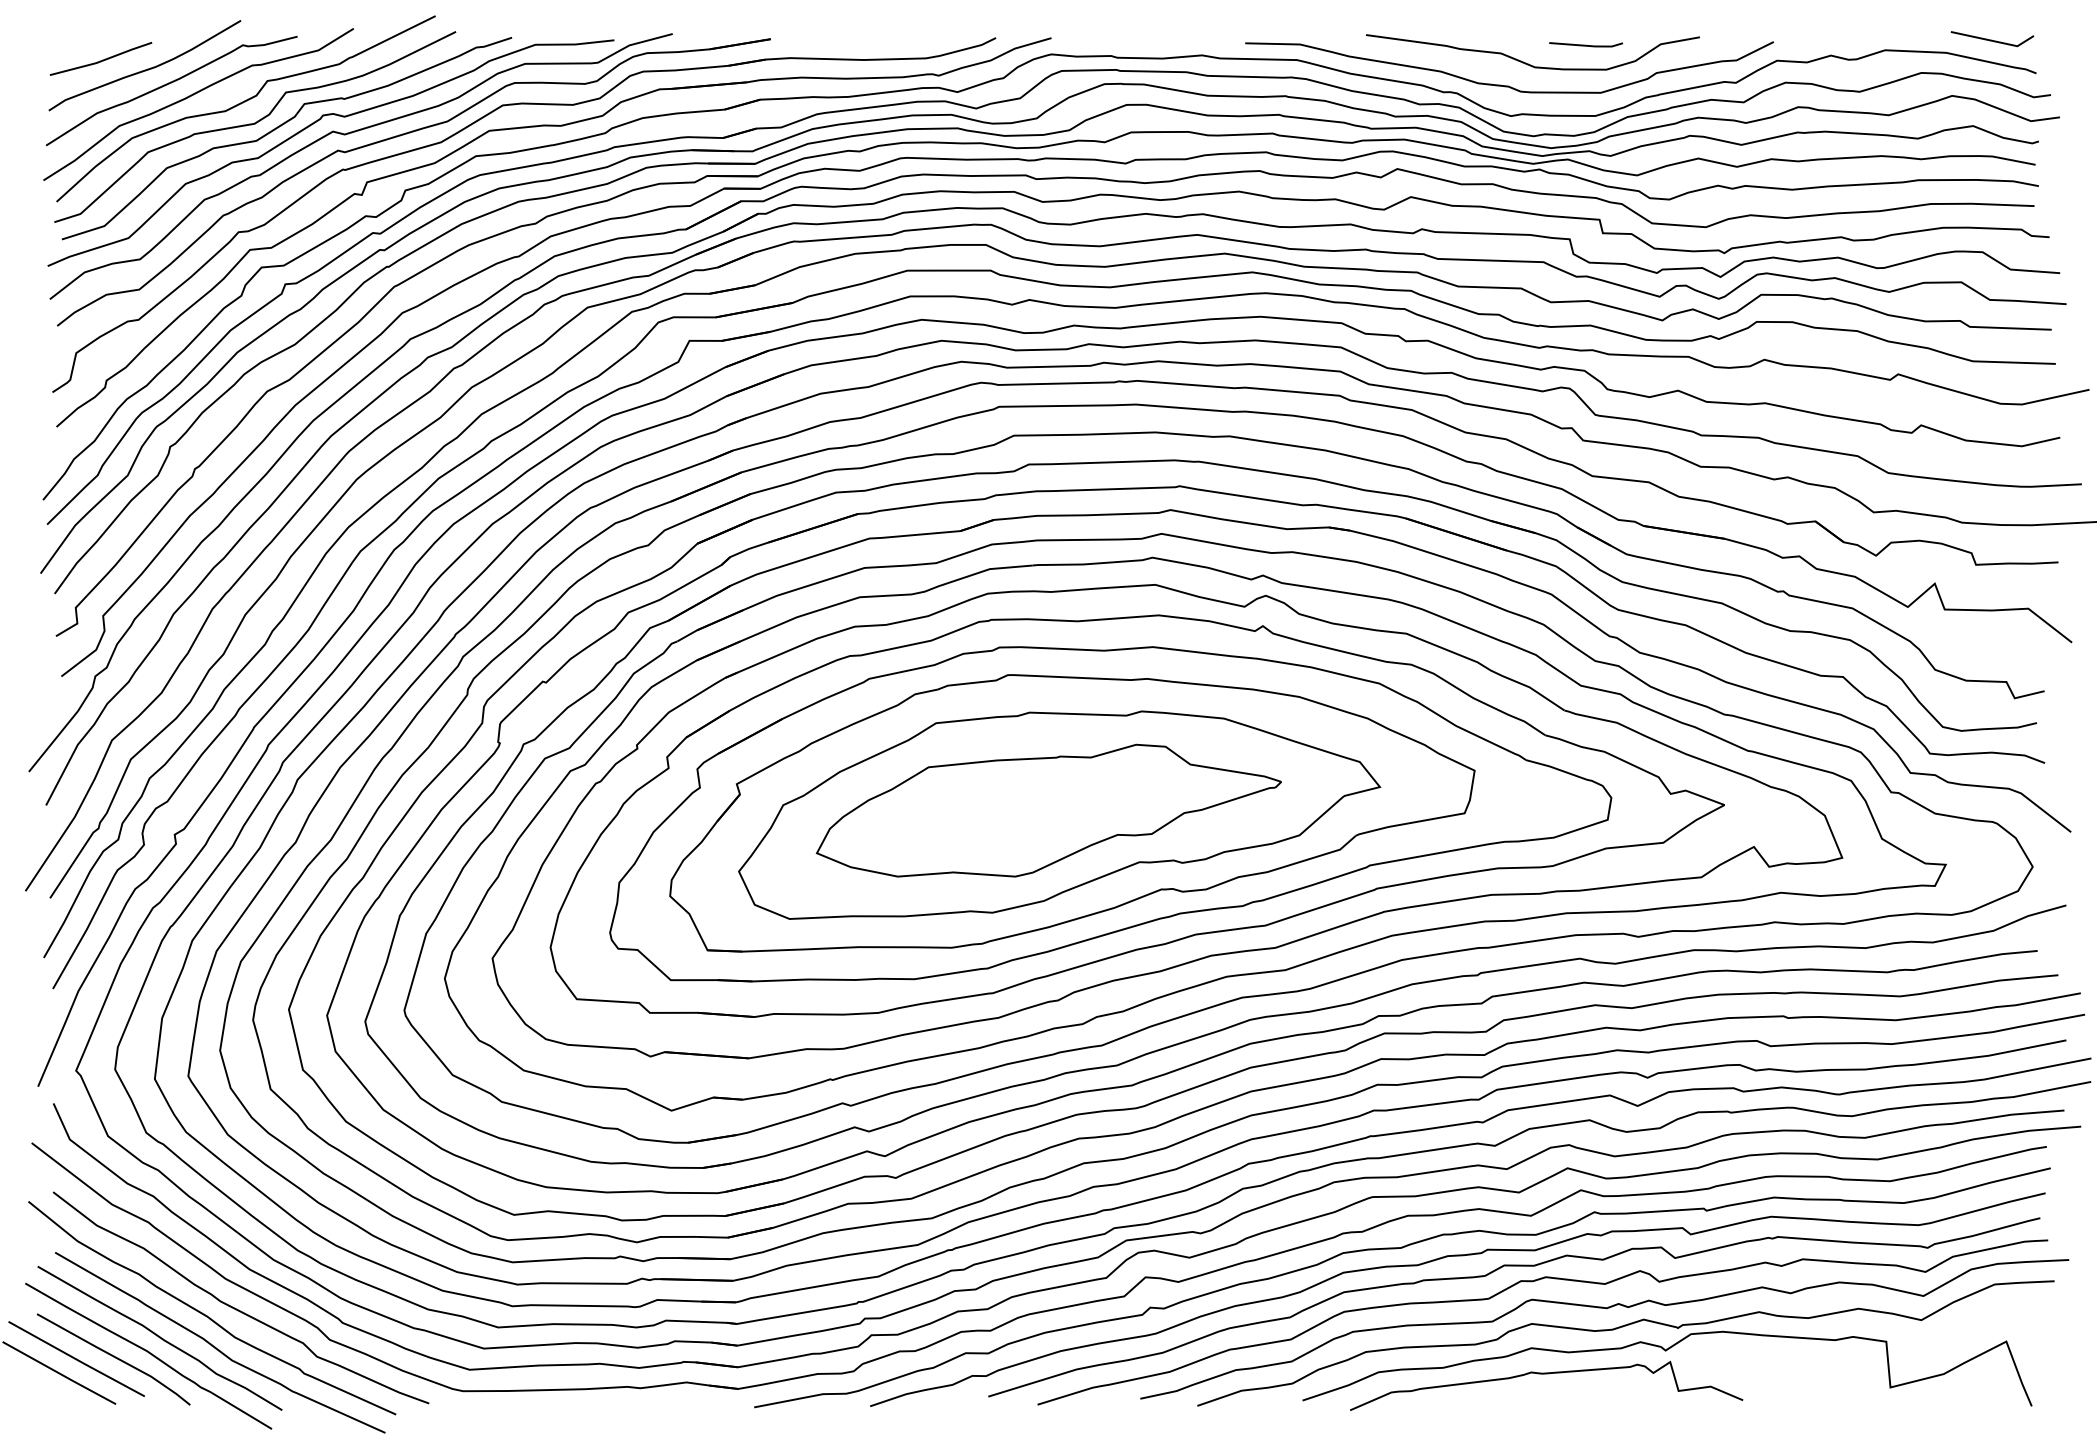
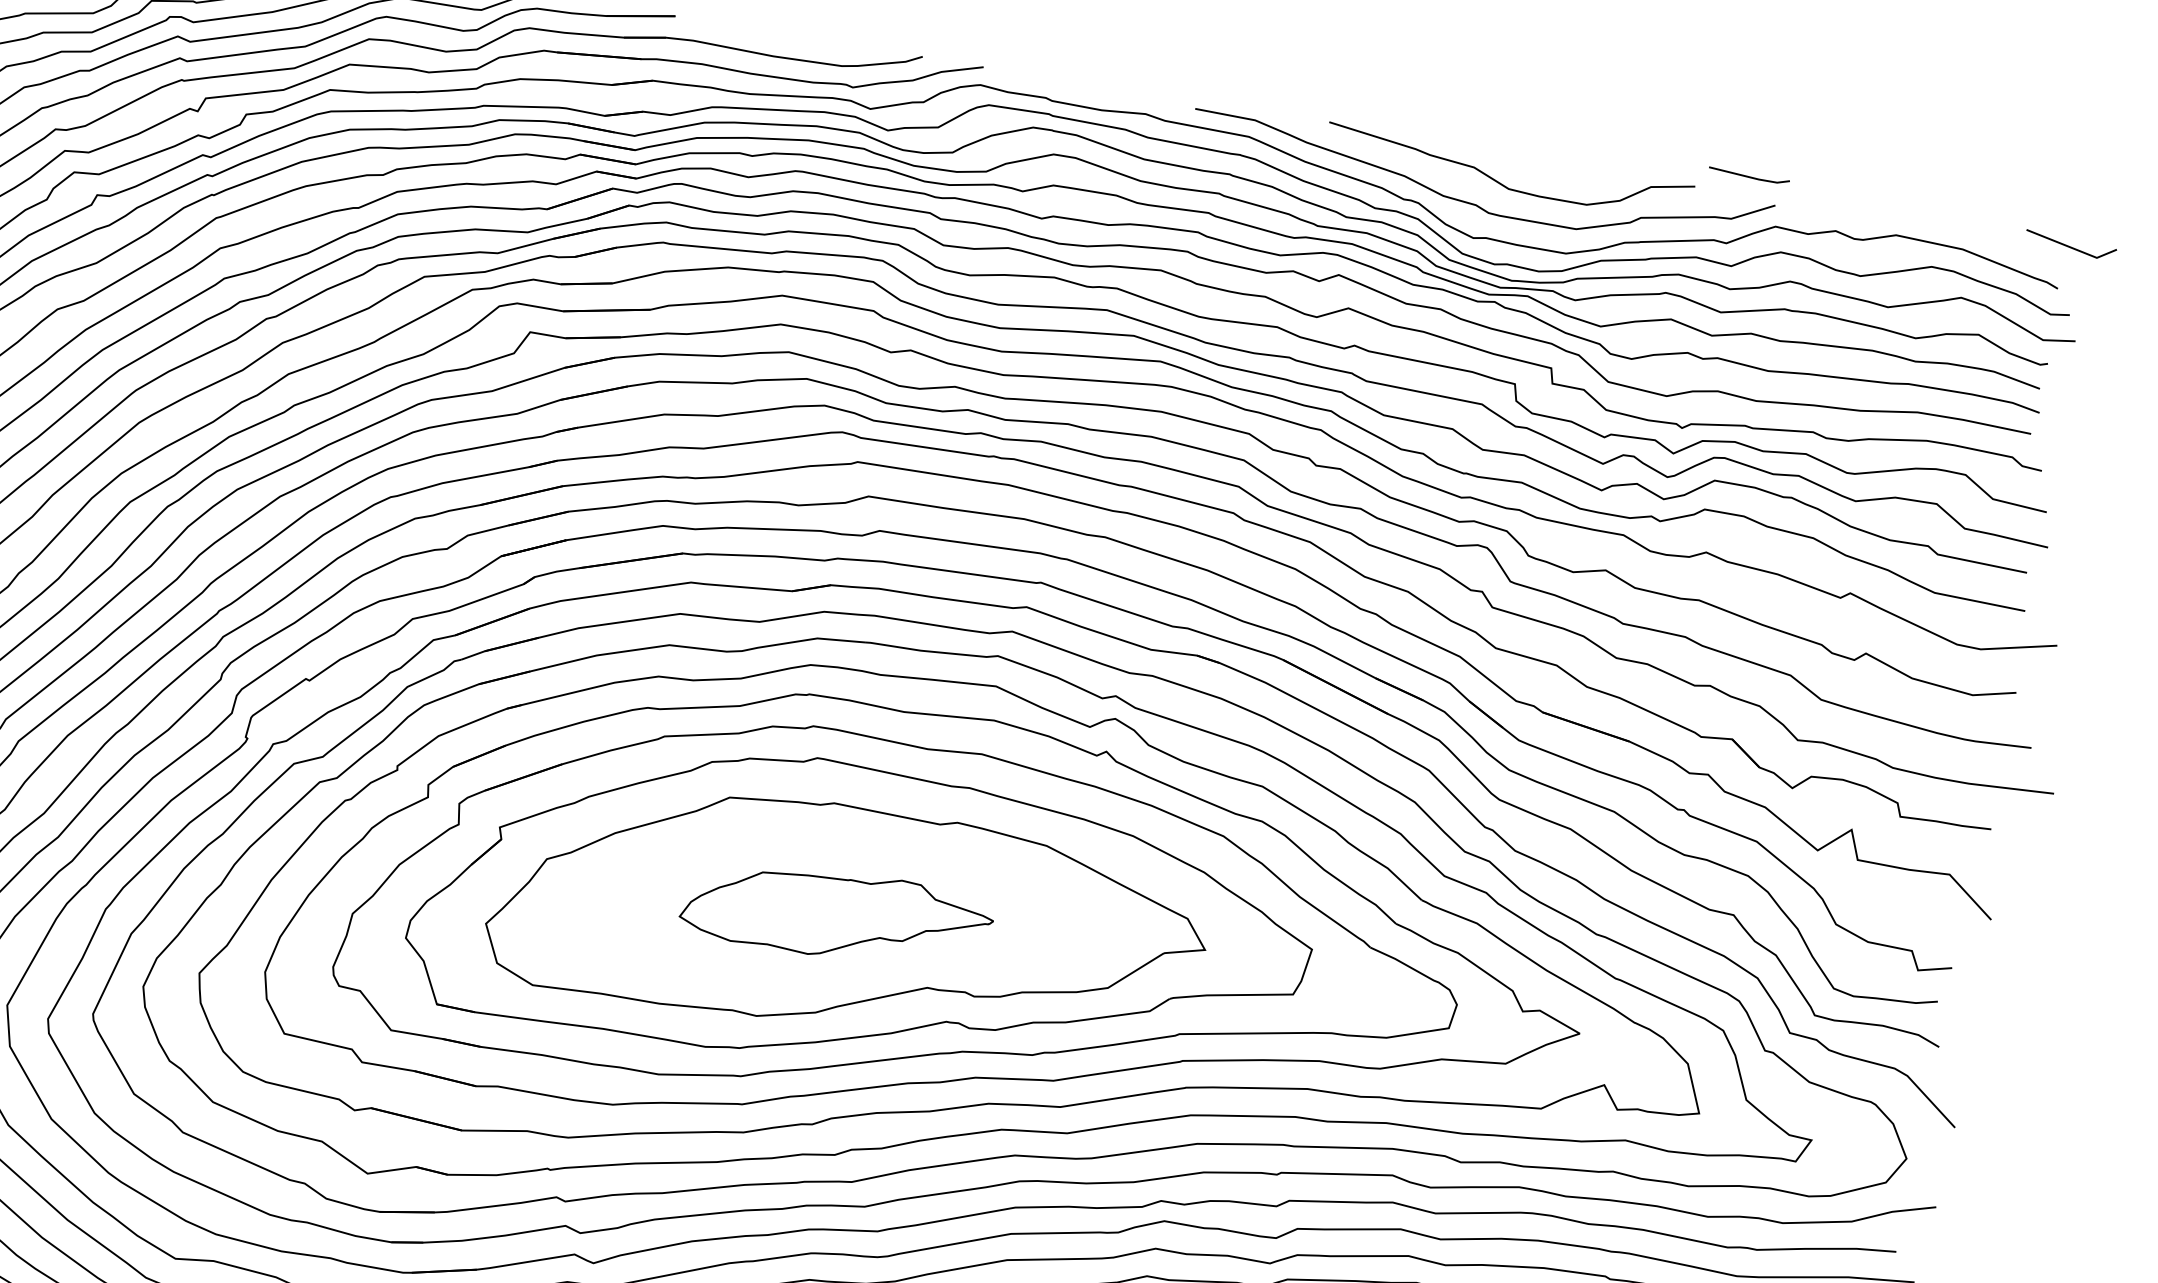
line: (1991, 39) -> (2069, 245), moved
line: (1585, 44) -> (1748, 175), moved
part: (1048, 810) -> (836, 914), size x0.6

